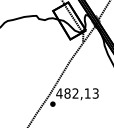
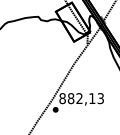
text: (59, 93) -> (62, 98), 482,13 -> 882,13

